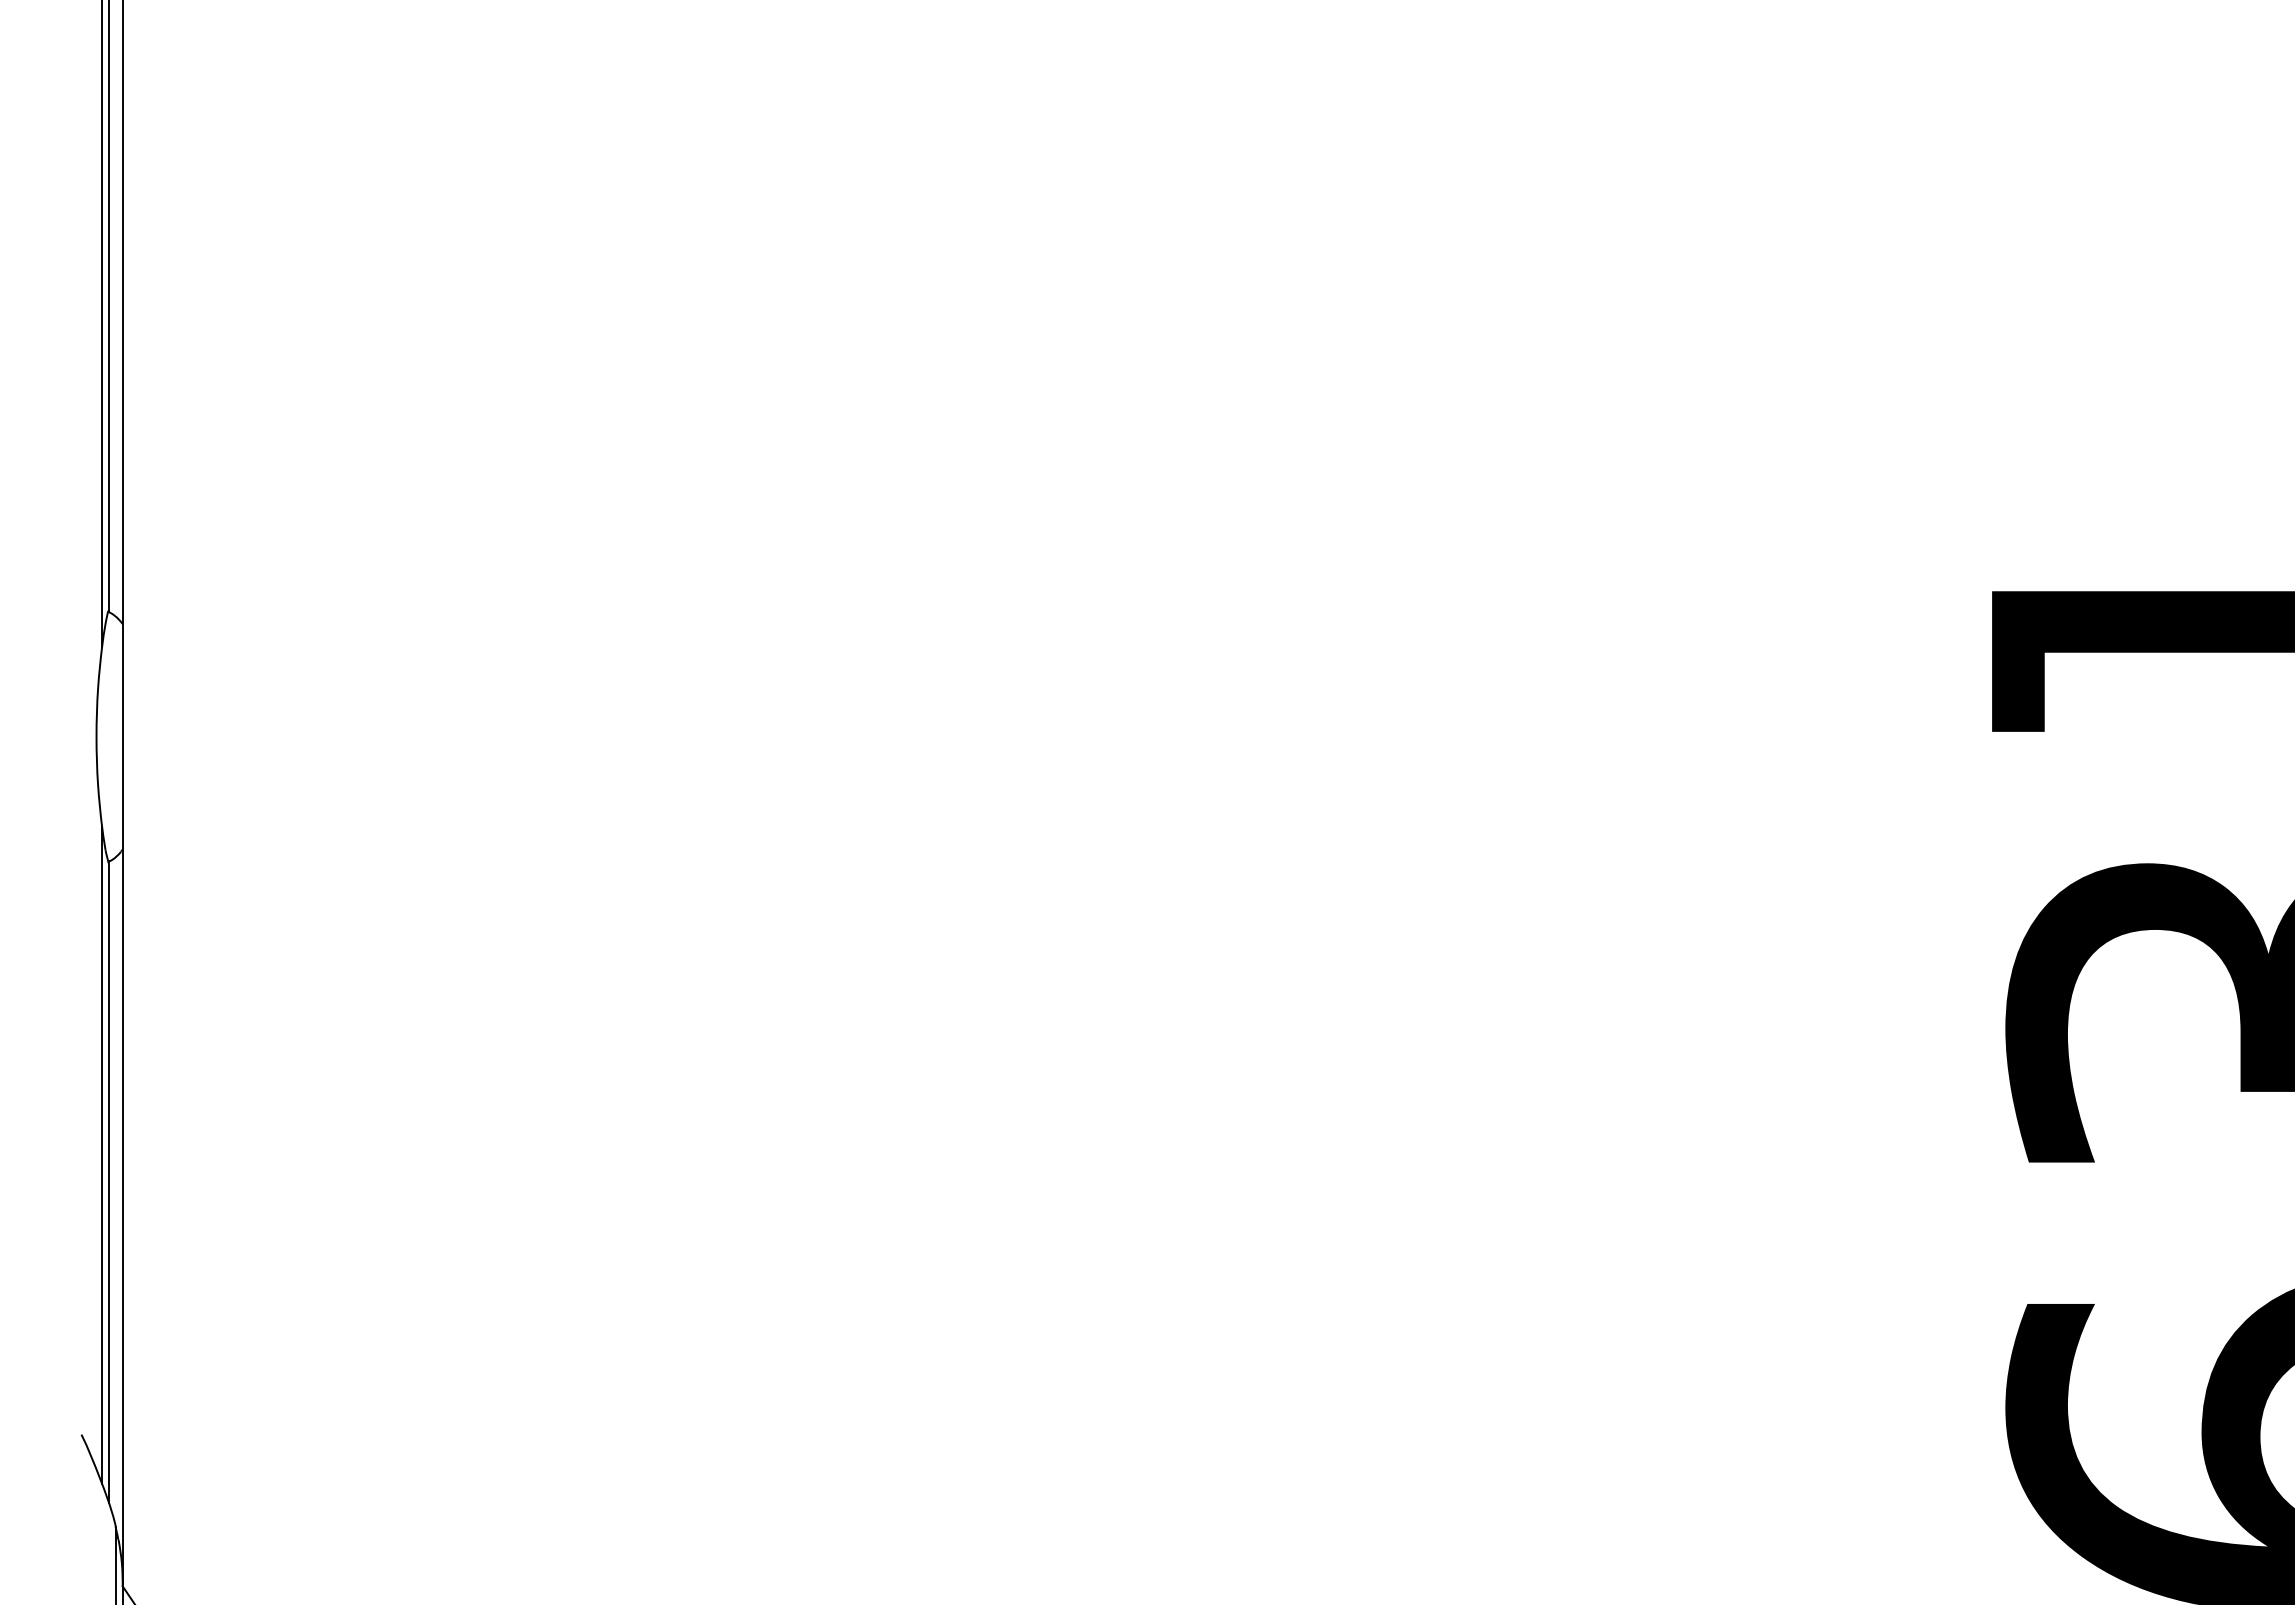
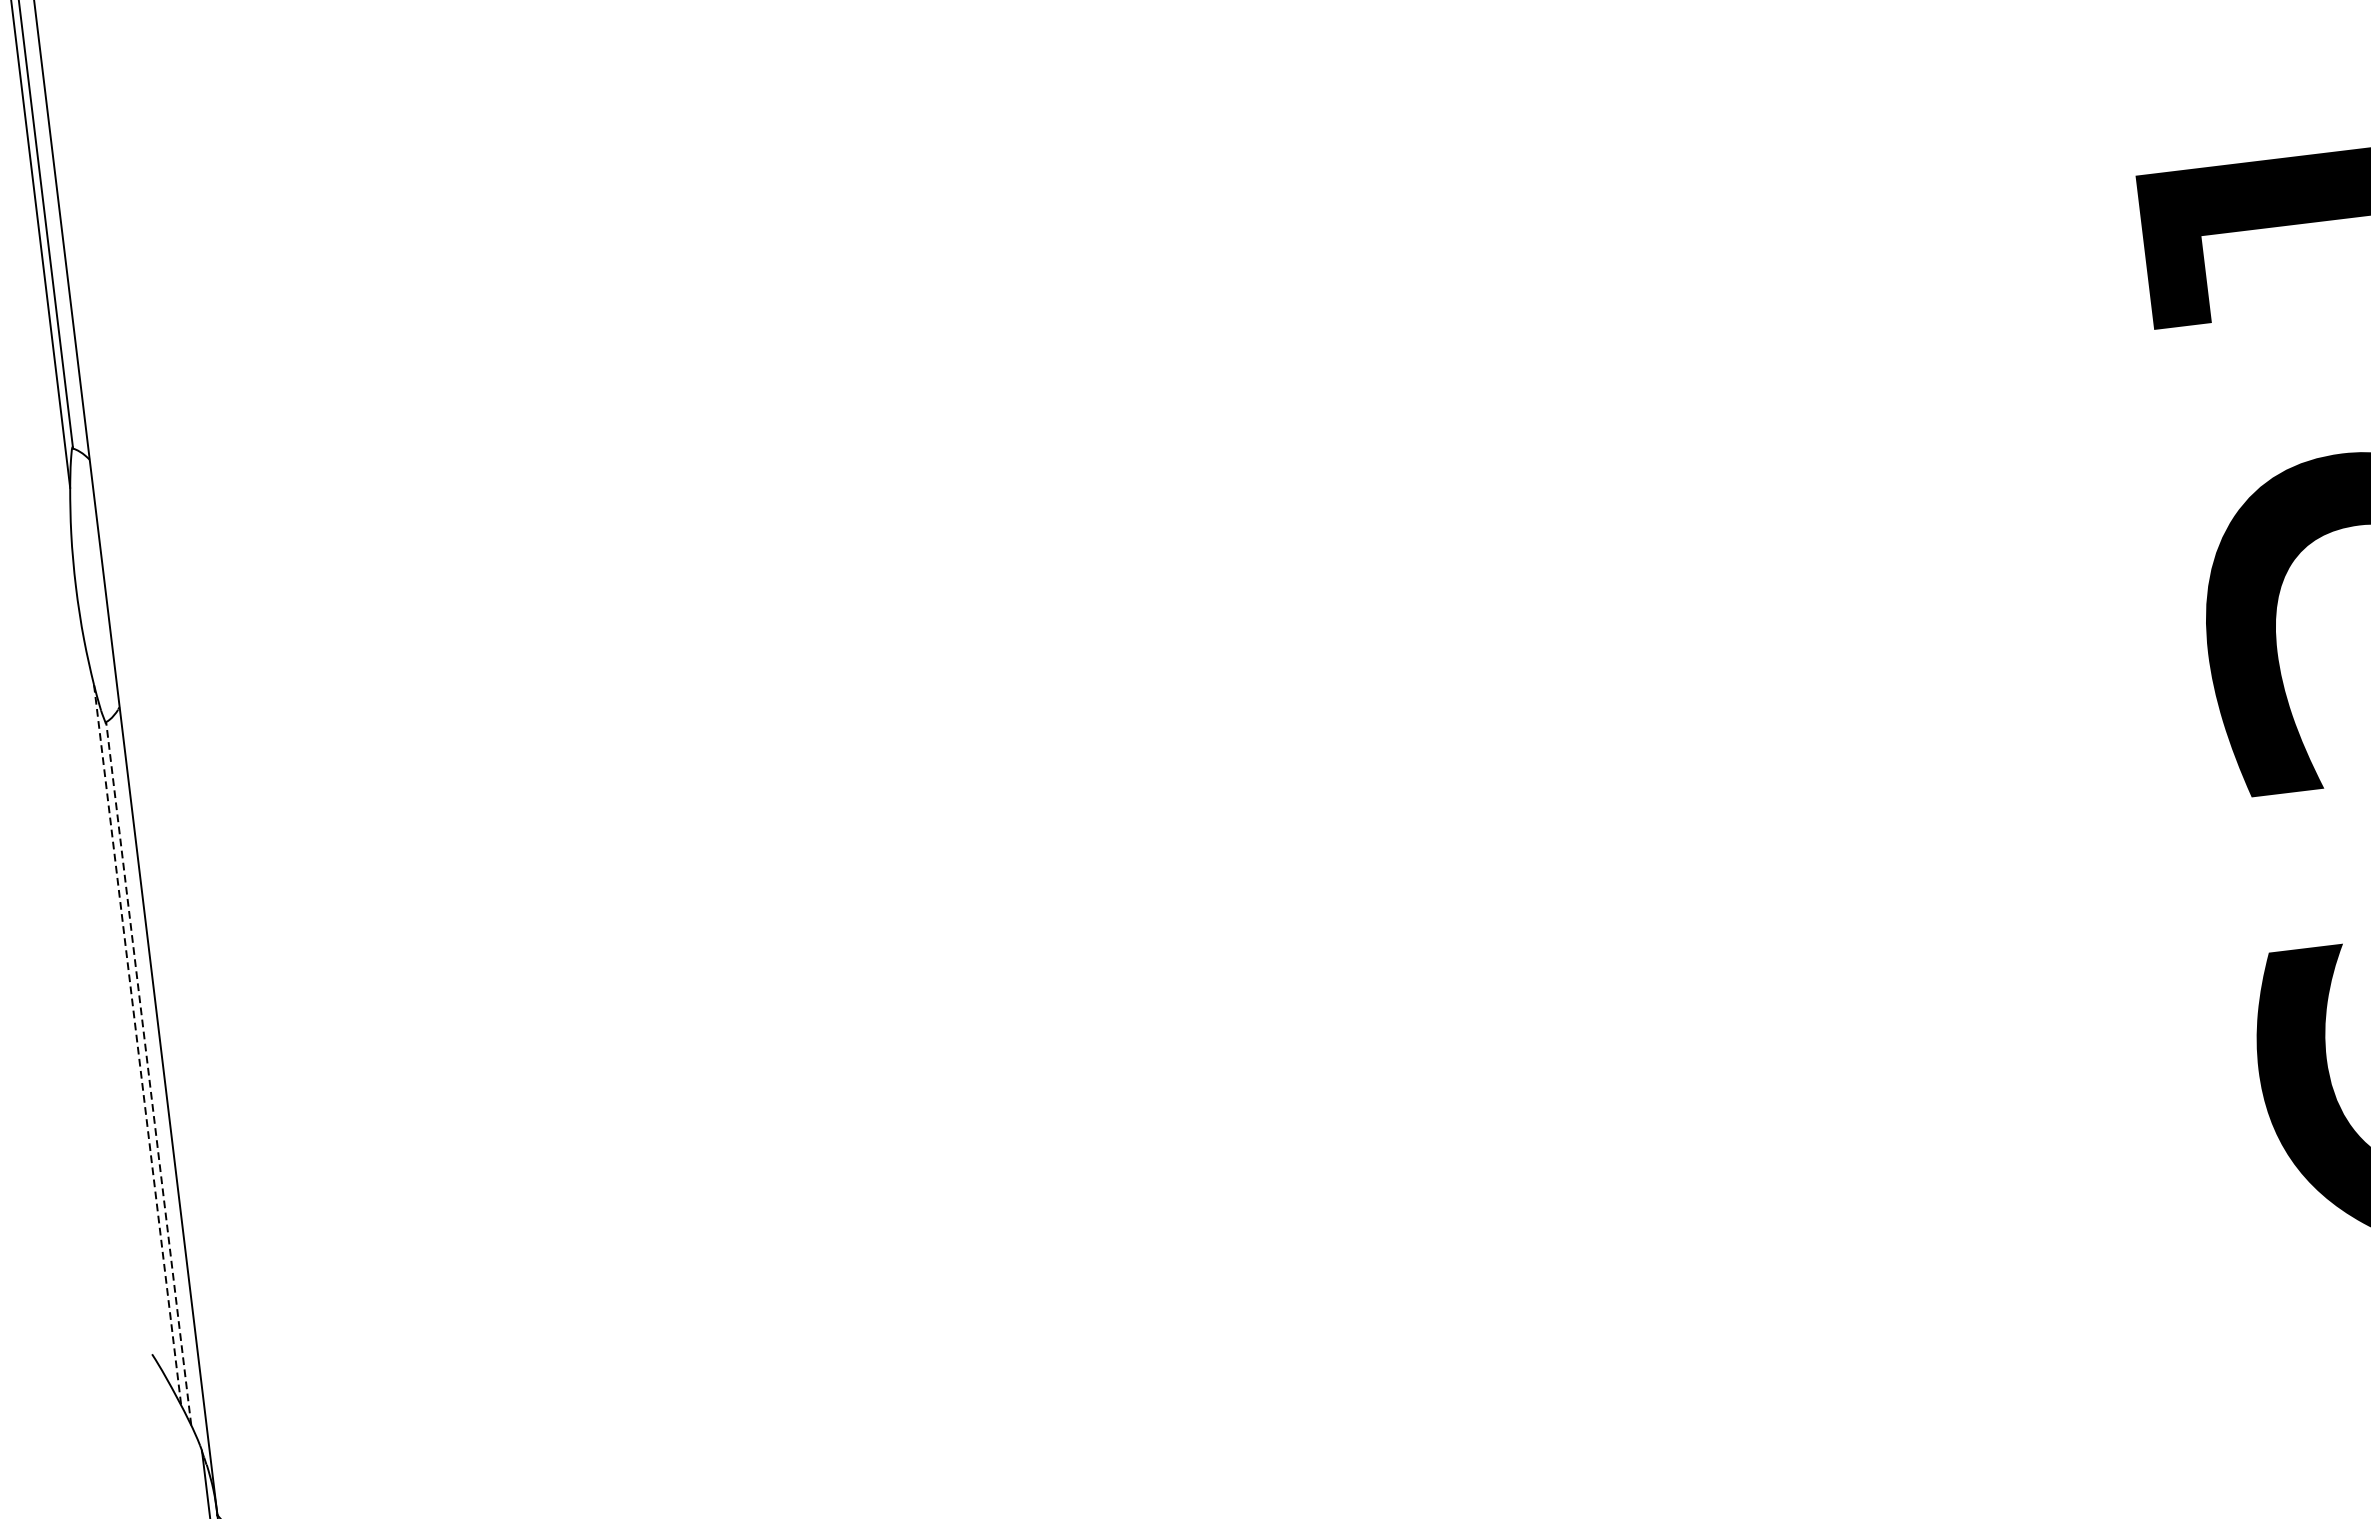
line: (102, 1155) -> (138, 1045), solid -> dashed
line: (108, 1182) -> (148, 1074), solid -> dashed

